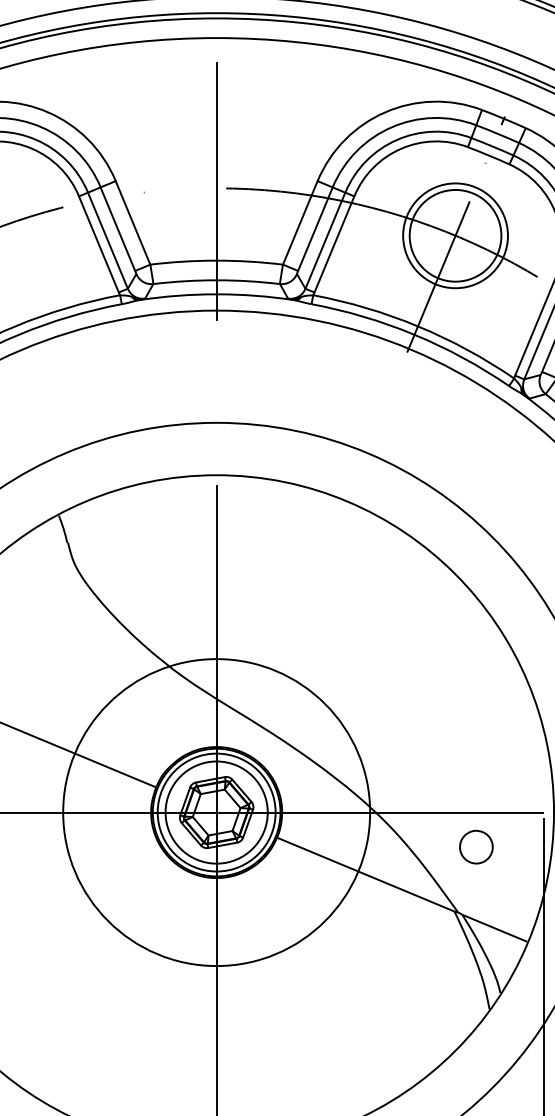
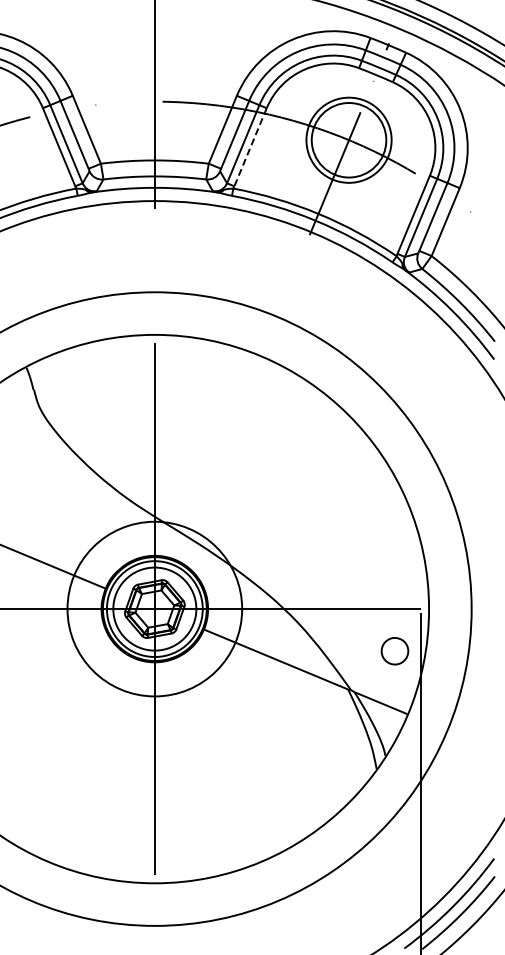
line: (334, 244) -> (250, 147), solid -> dashed
circle: (216, 811) -> (154, 608), size x0.7
part: (475, 847) -> (394, 651), moved

